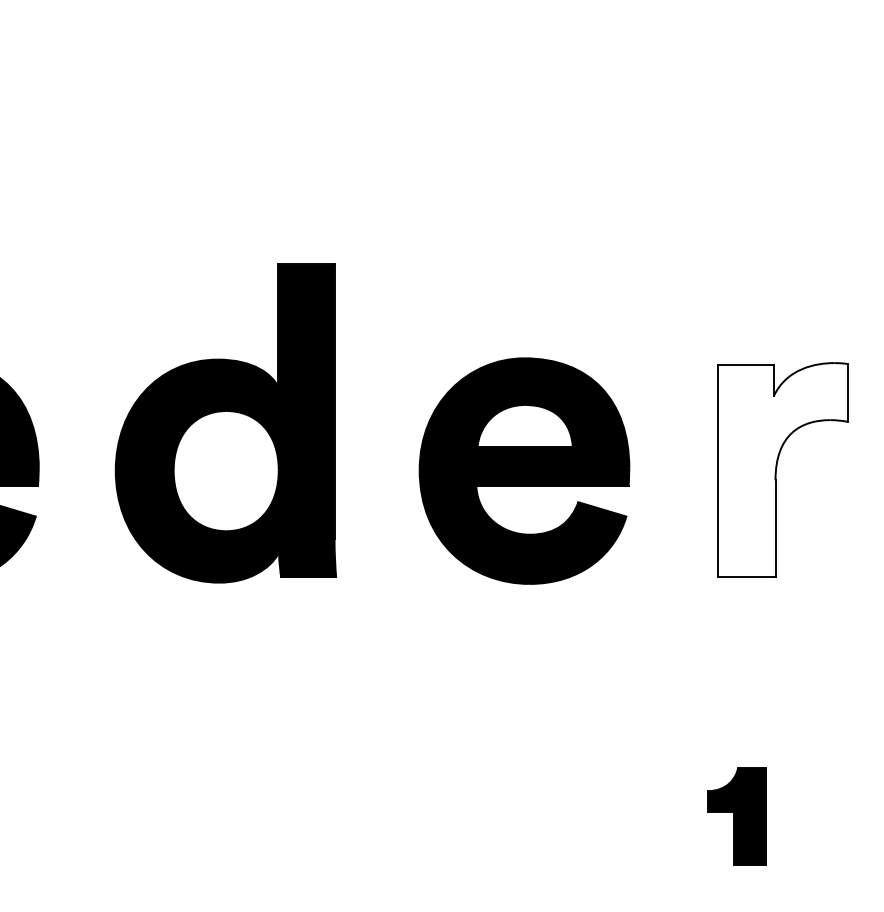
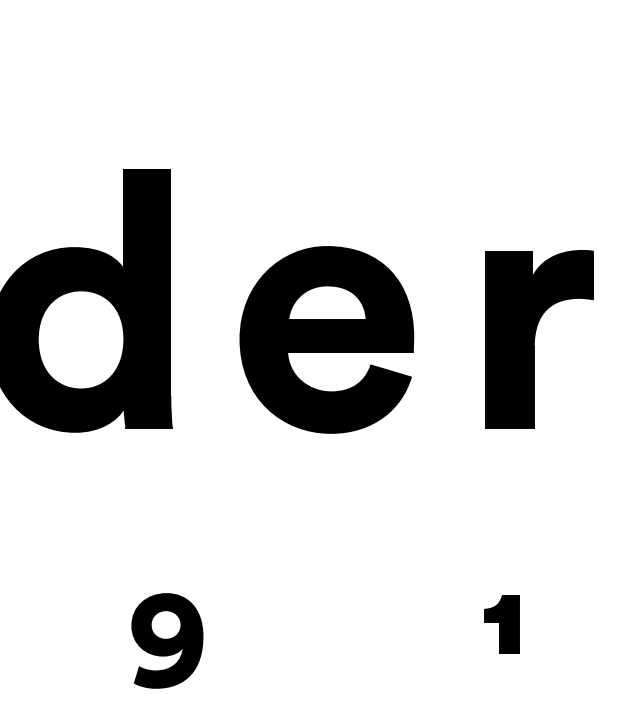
fill: (782, 470) -> (539, 339), added
part: (736, 816) -> (501, 624), size x0.71
part: (330, 836) -> (166, 641), added

